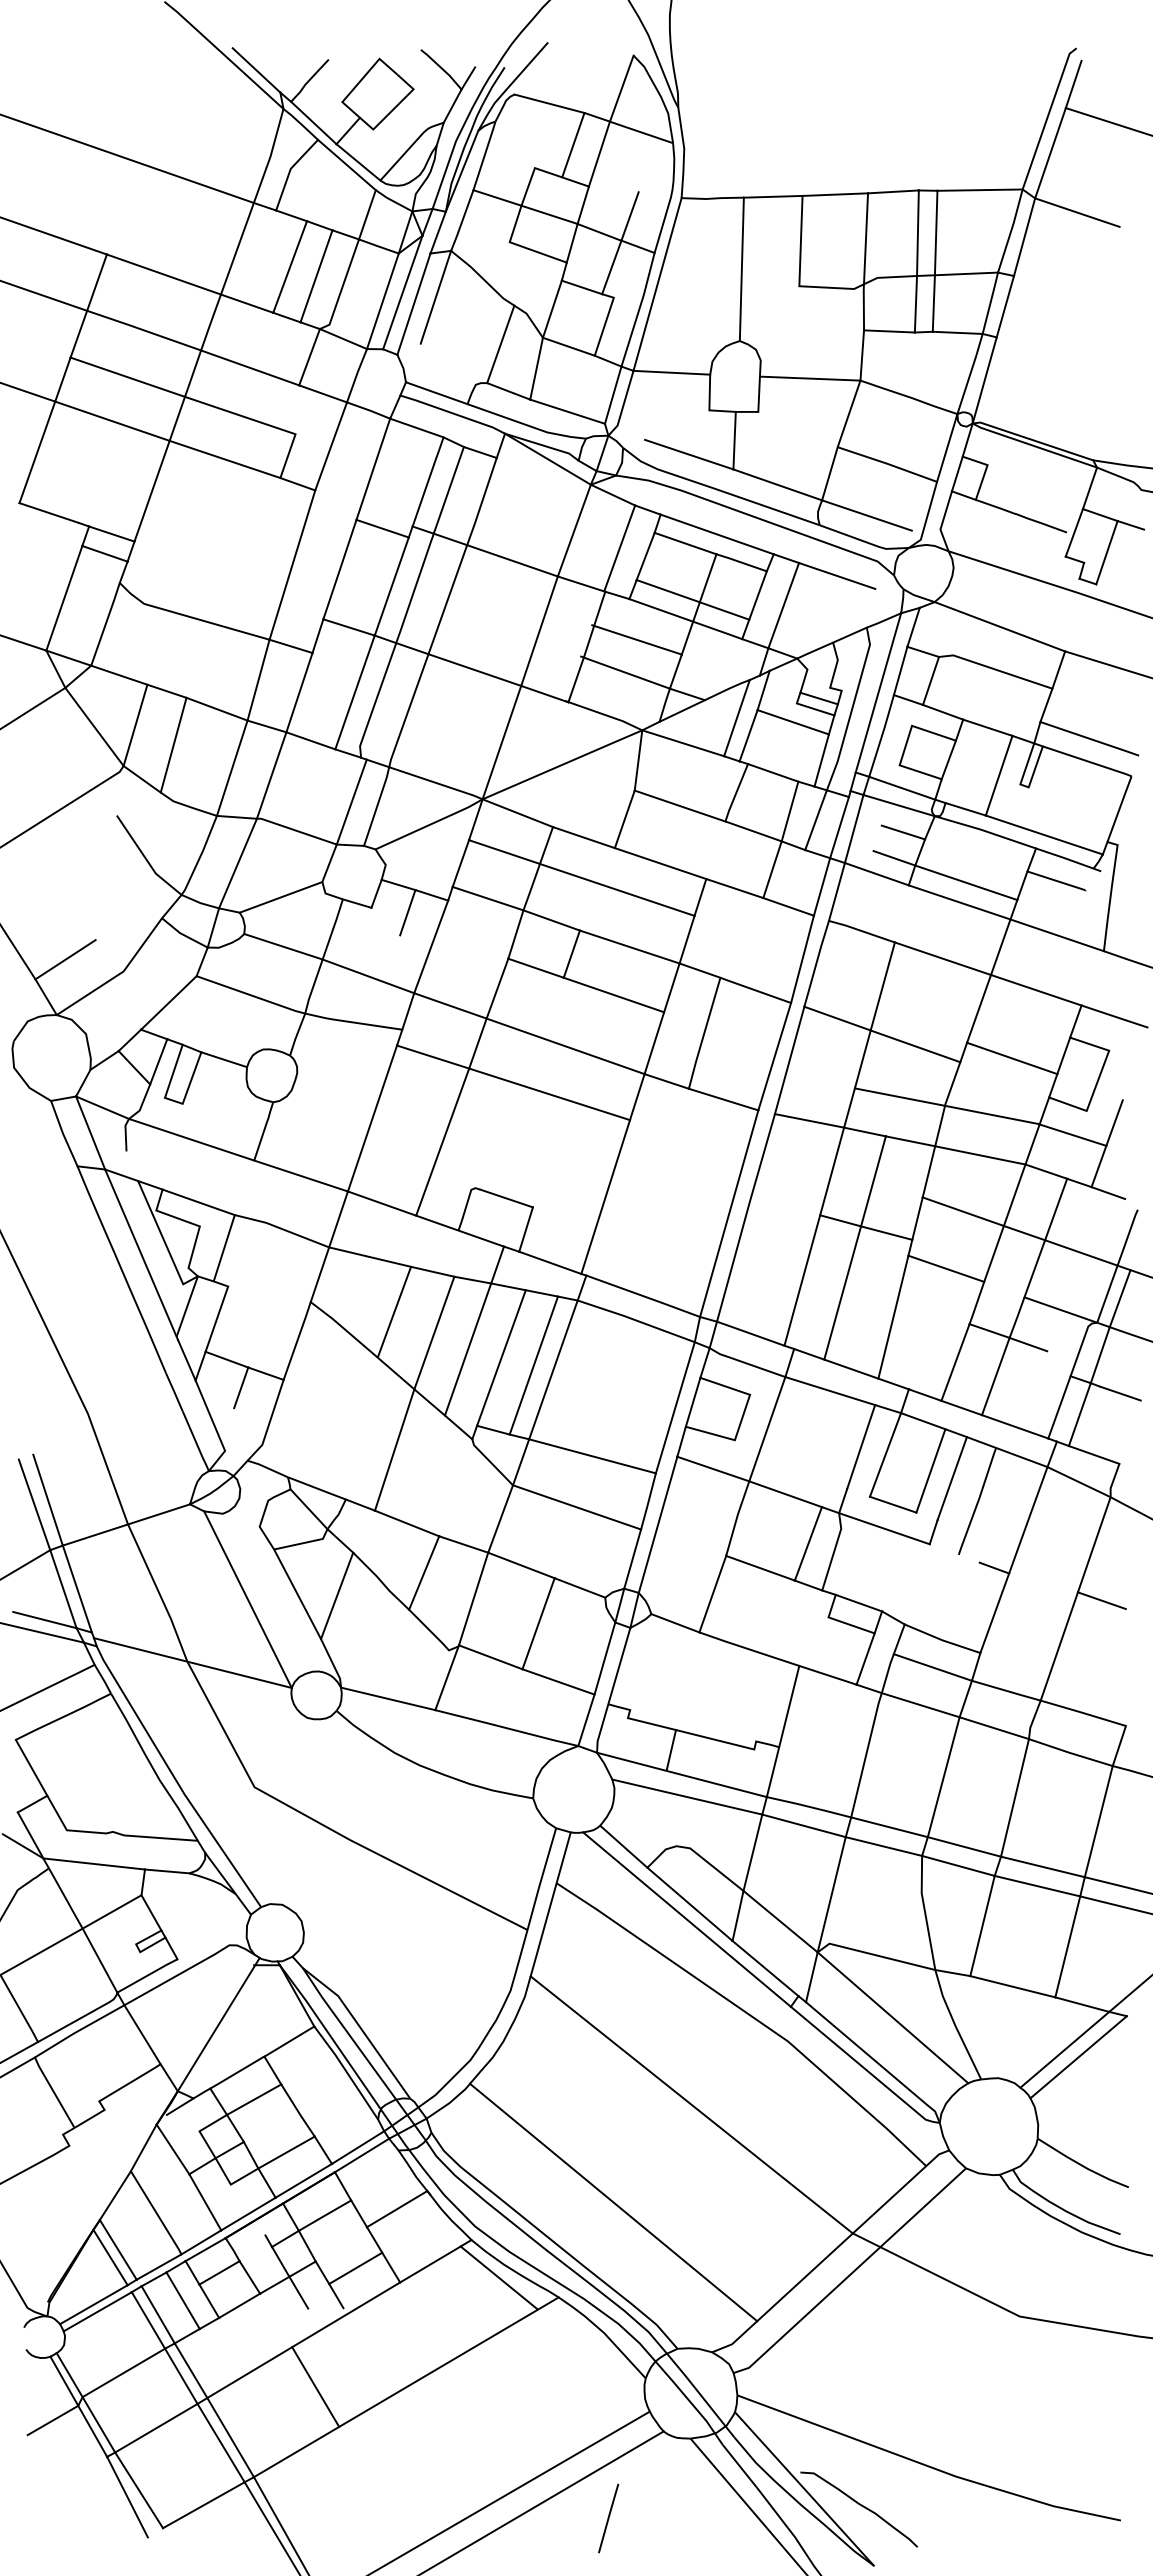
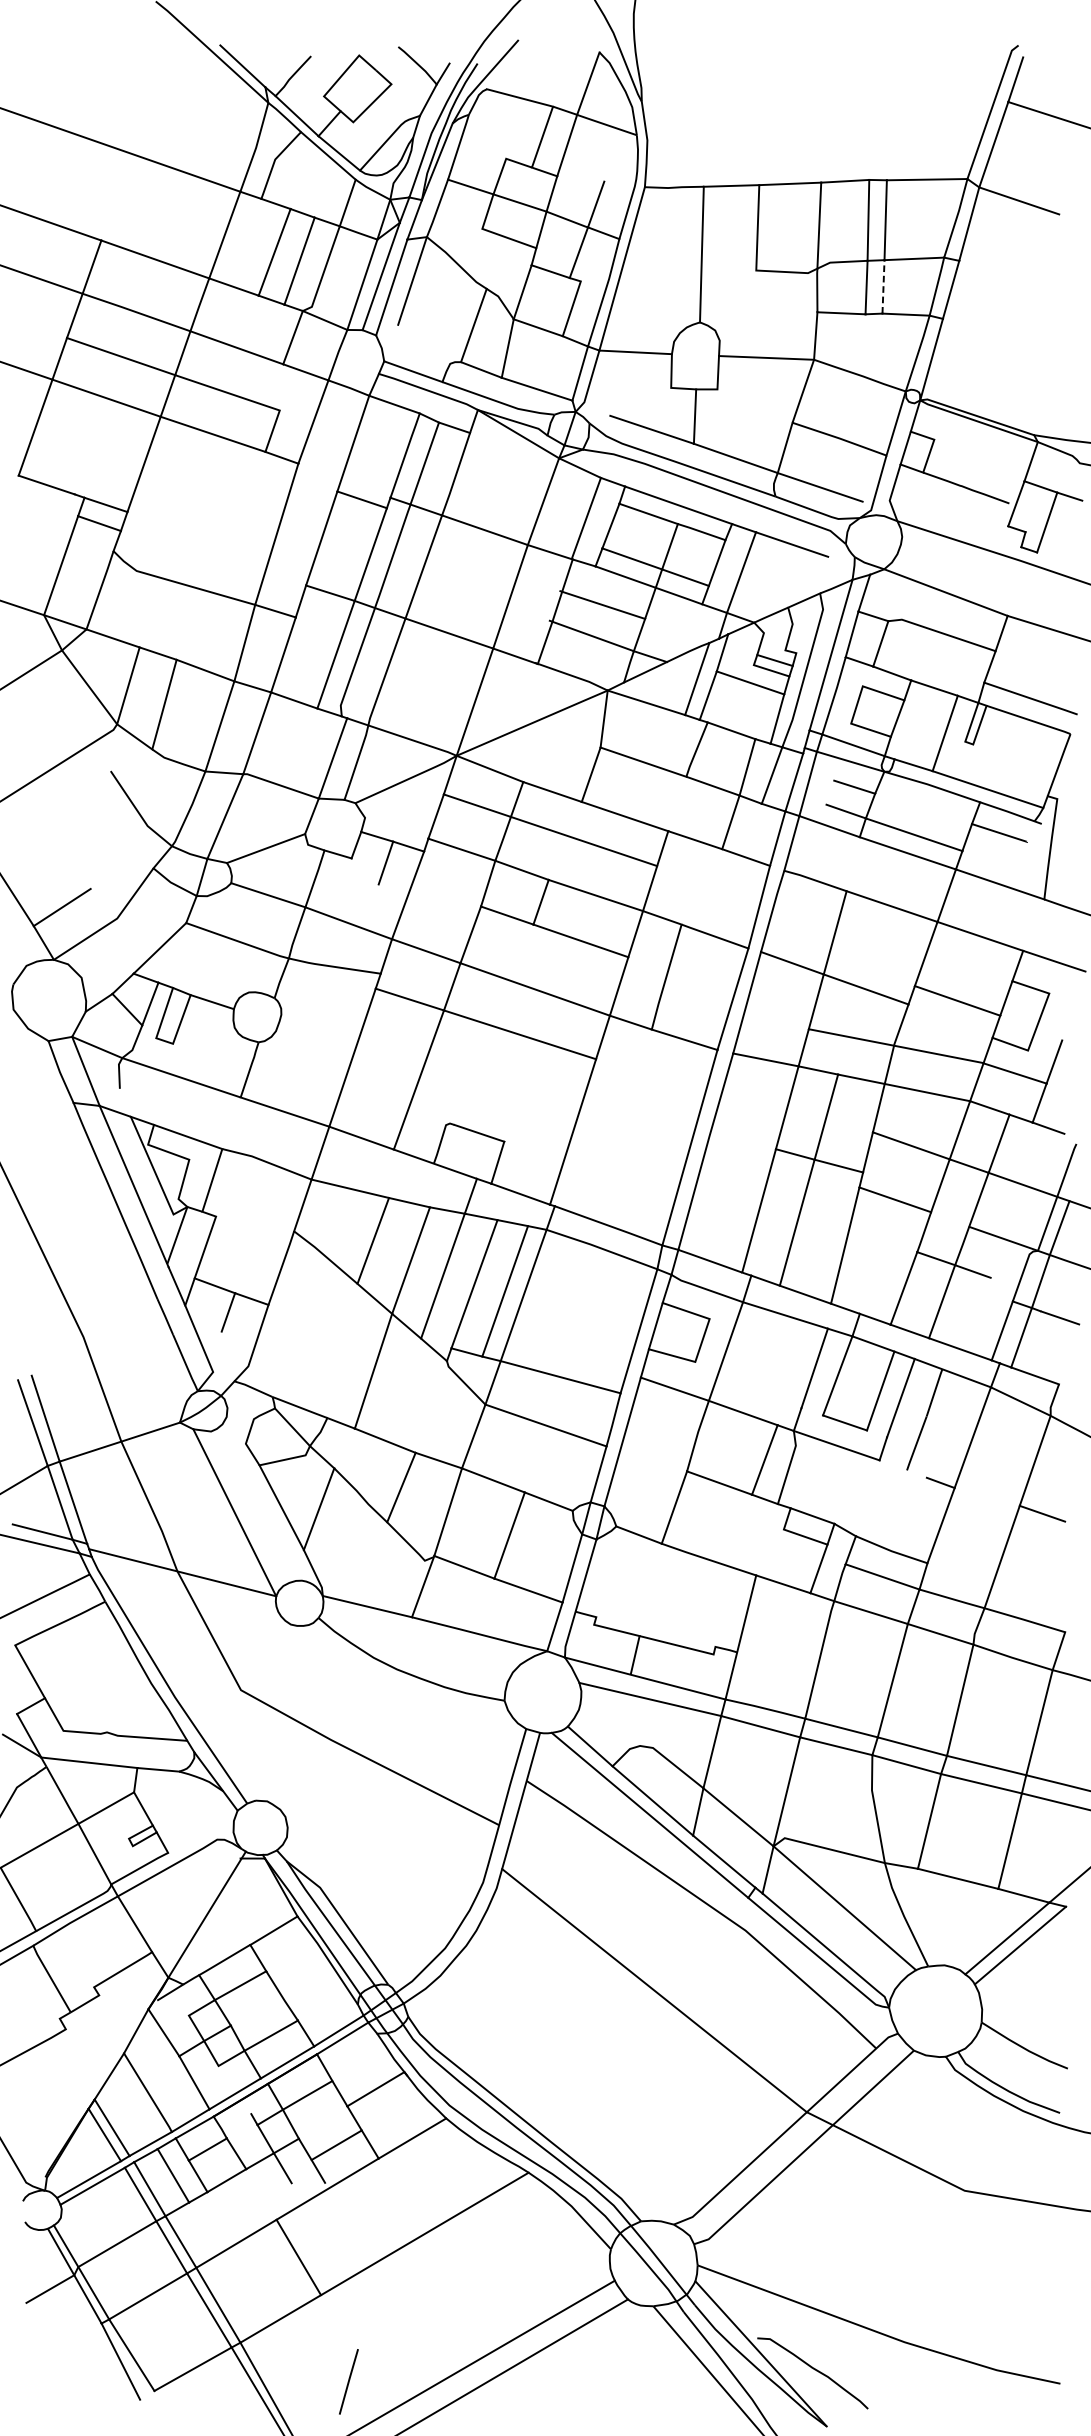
line: (933, 303) -> (883, 286), solid -> dashed
line: (613, 2202) -> (580, 2082), removed
line: (498, 2277) -> (471, 2153), removed
line: (608, 2518) -> (348, 2381), moved

